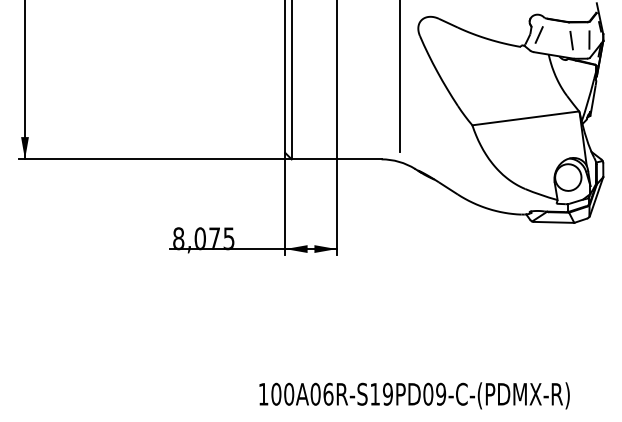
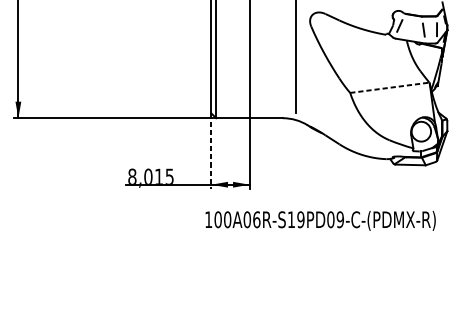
line: (525, 118) -> (389, 87), solid -> dashed
line: (285, 204) -> (211, 151), solid -> dashed
text: (214, 237) -> (158, 176), 8,075 -> 8,015
text: (414, 395) -> (320, 220), moved

